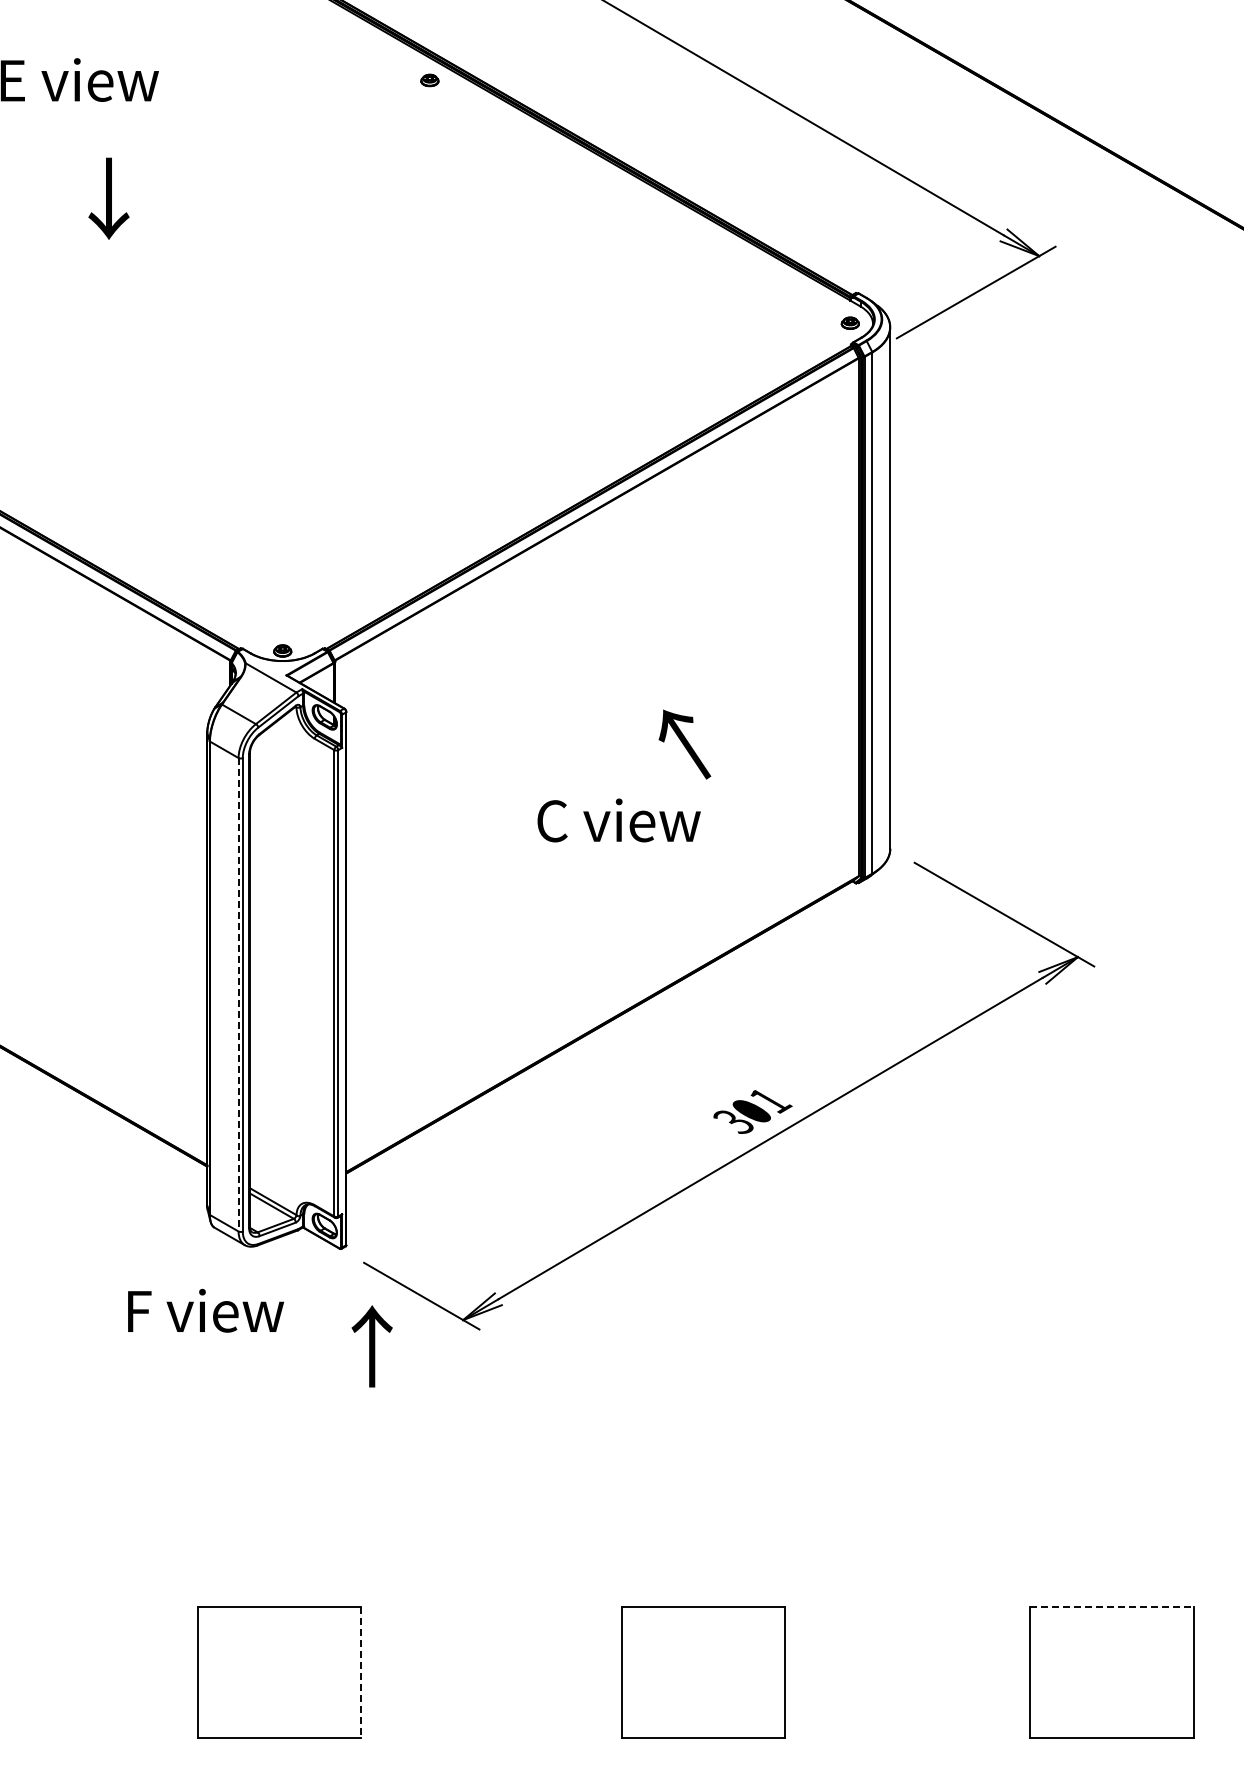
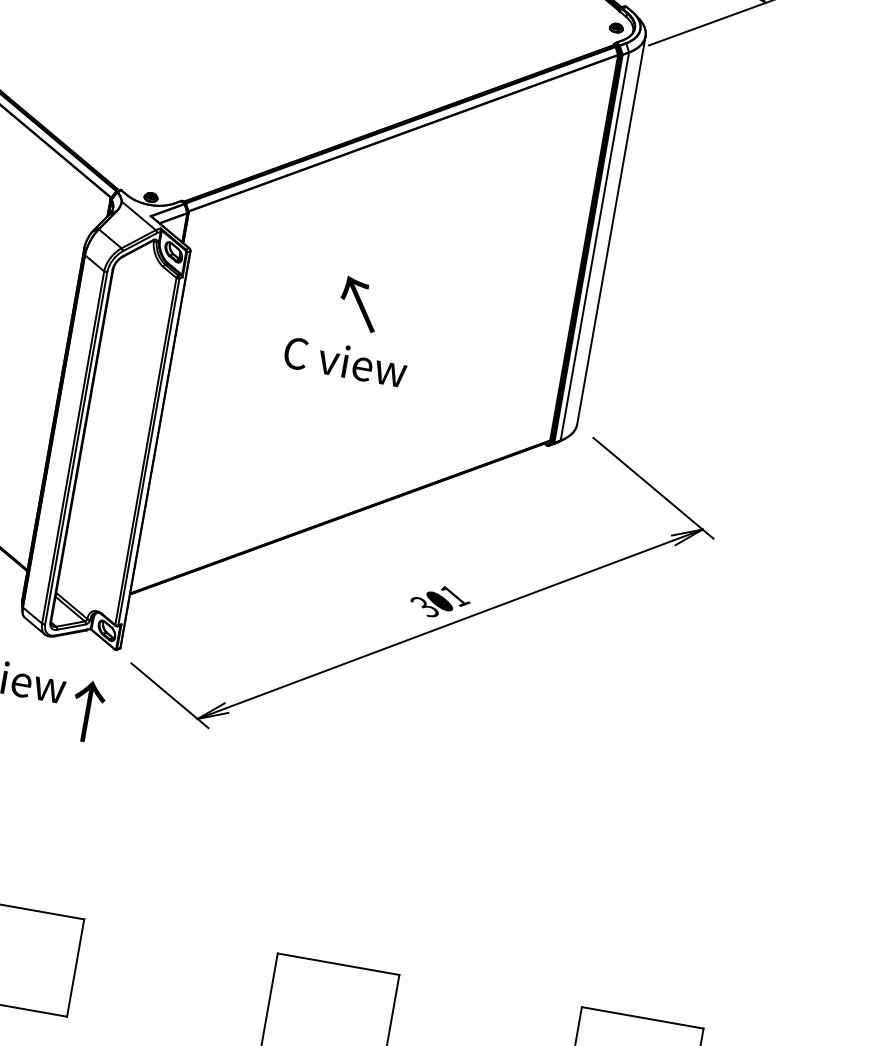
text: (684, 744) -> (359, 304), moved
text: (618, 820) -> (345, 361), moved
line: (238, 994) -> (73, 447), dashed -> solid
text: (371, 1346) -> (87, 711), moved
line: (1112, 1607) -> (643, 1017), dashed -> solid
line: (361, 1673) -> (75, 968), dashed -> solid

